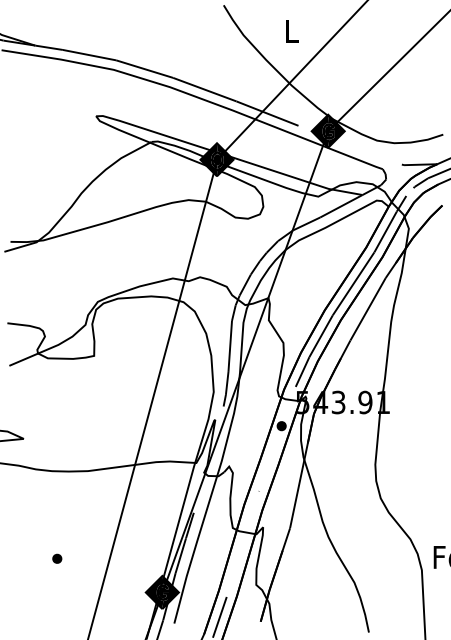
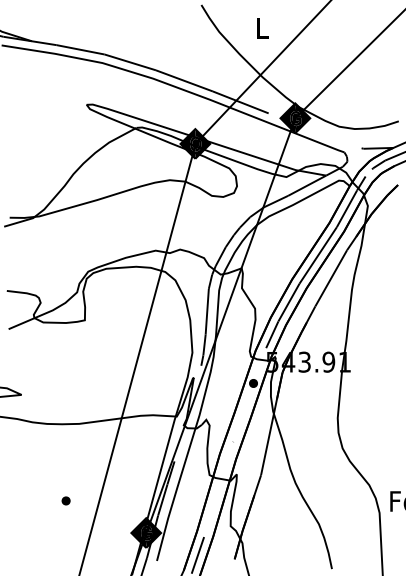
part: (57, 558) -> (66, 500), moved

